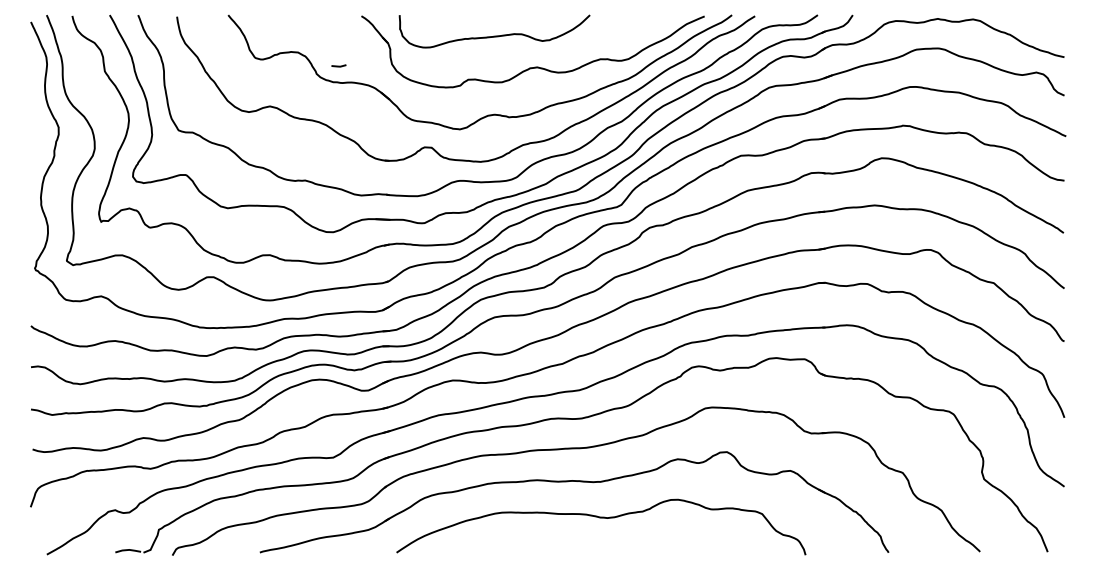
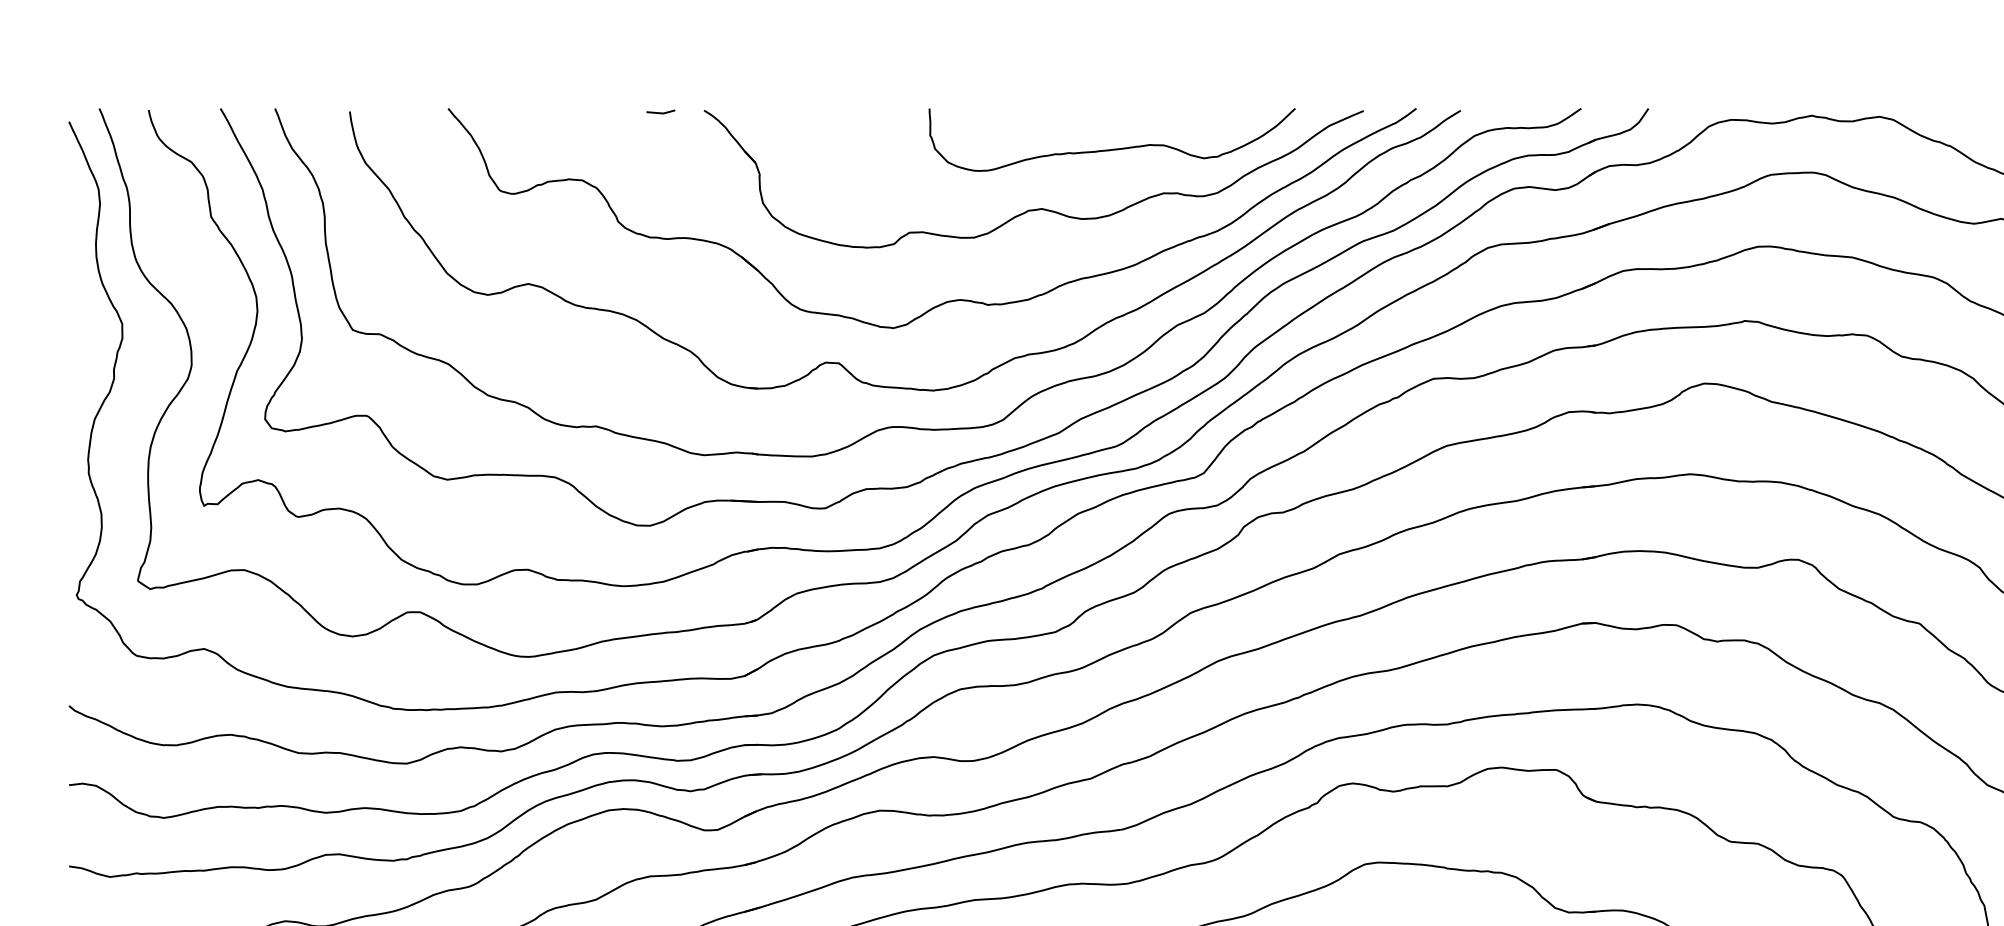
curve: (494, 35) -> (1111, 147), moved
line: (338, 65) -> (660, 111), moved

